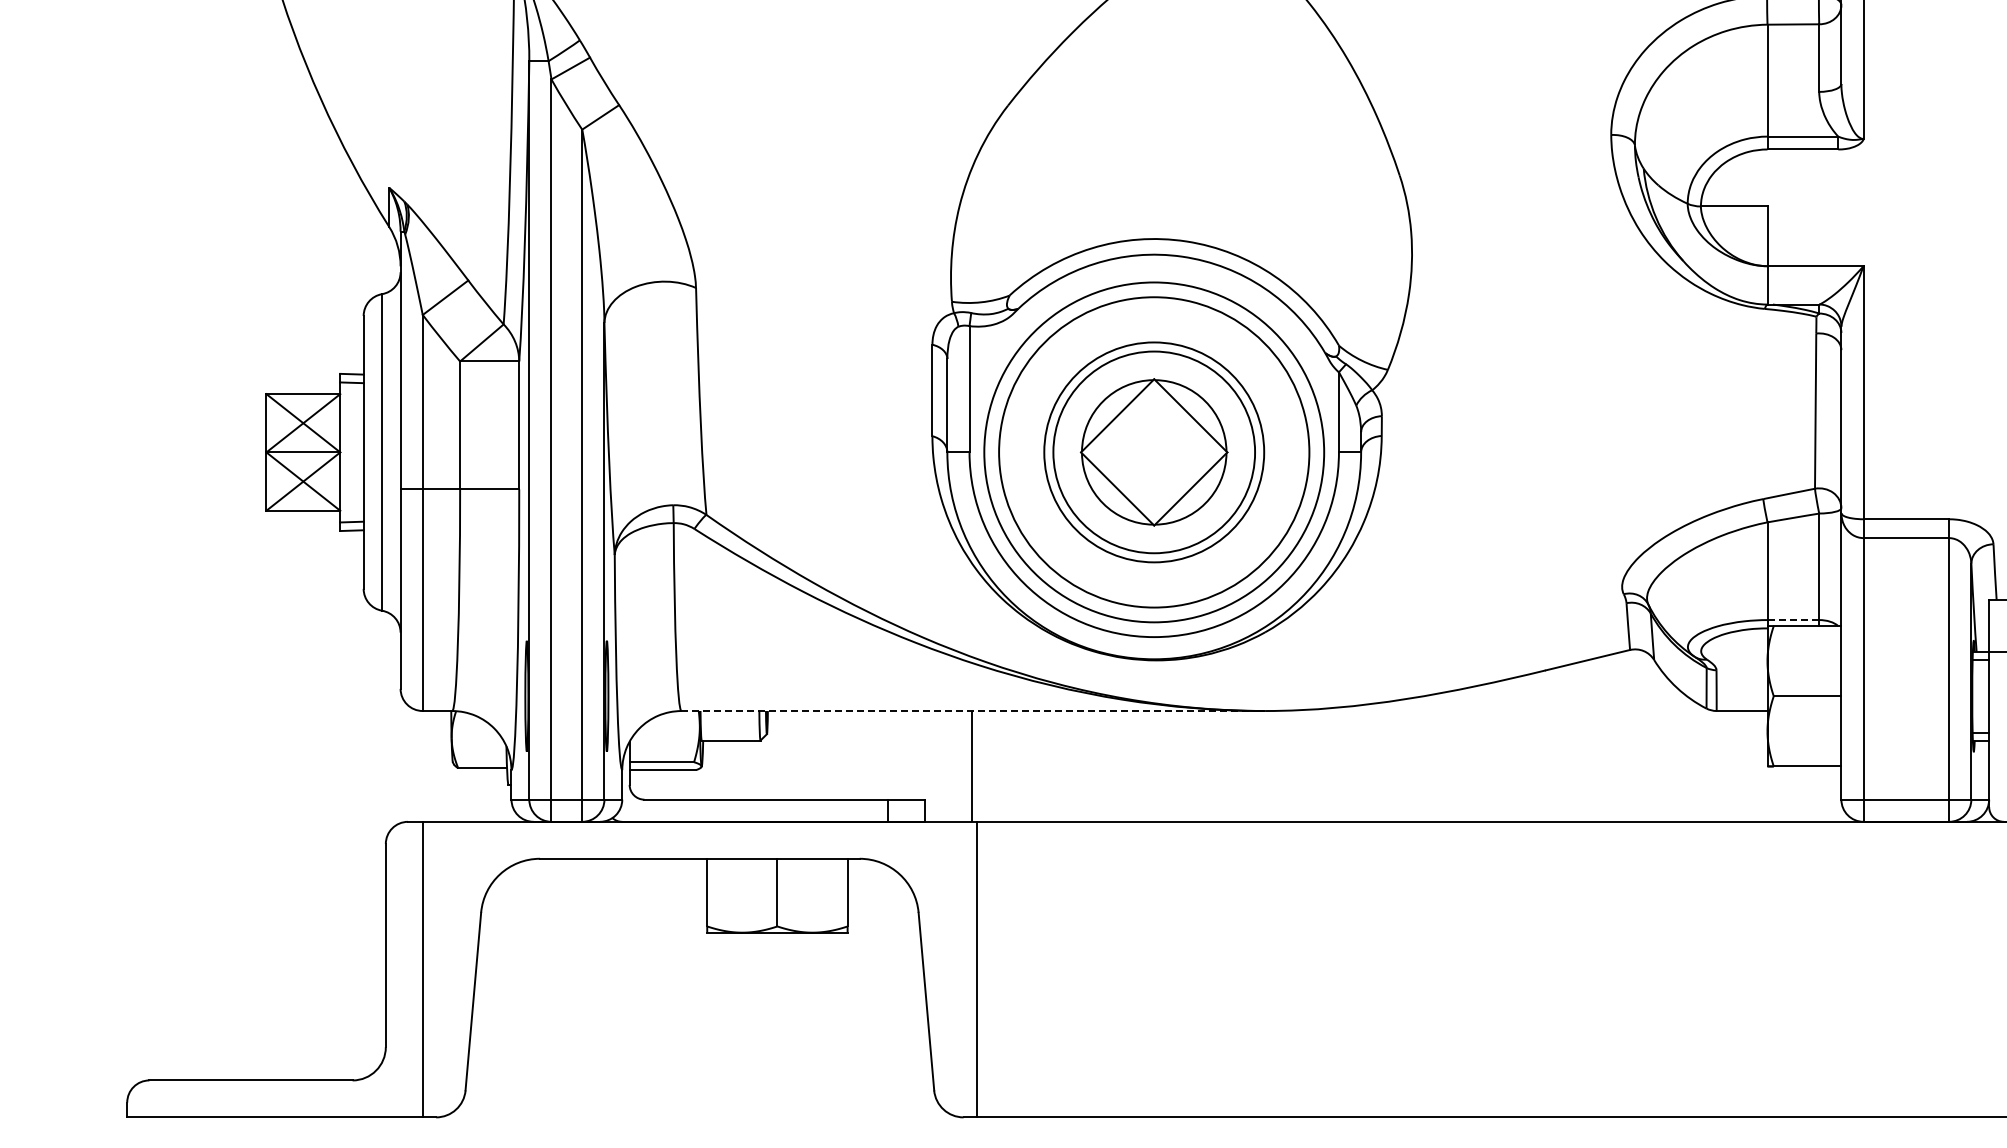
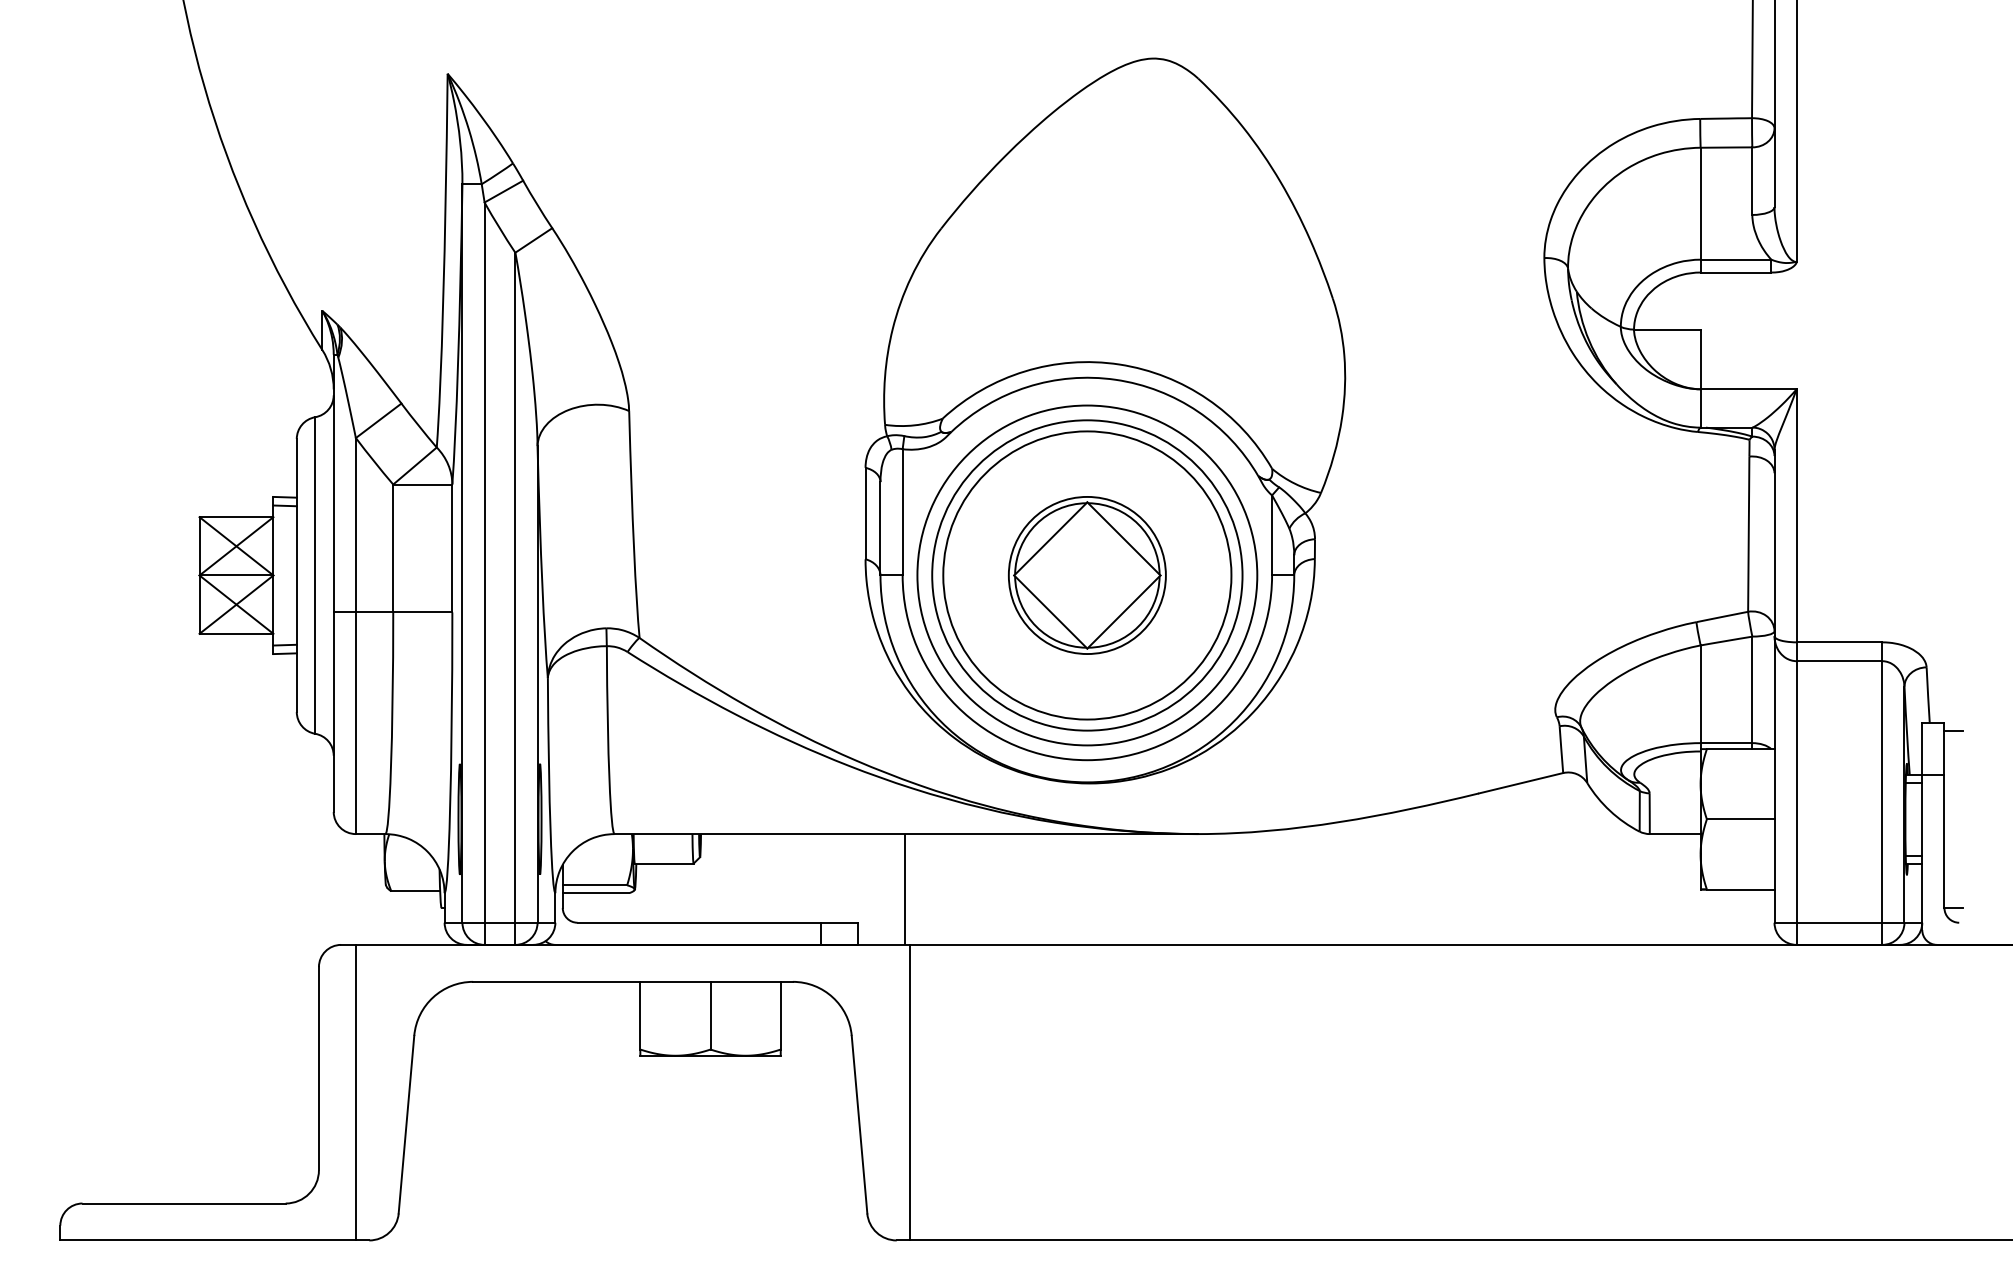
circle: (1153, 452) -> (1086, 575), size x0.71
circle: (1154, 452) -> (1087, 575), size x1.43
line: (1793, 620) -> (1726, 743), dashed -> solid
line: (973, 711) -> (906, 834), dashed -> solid

